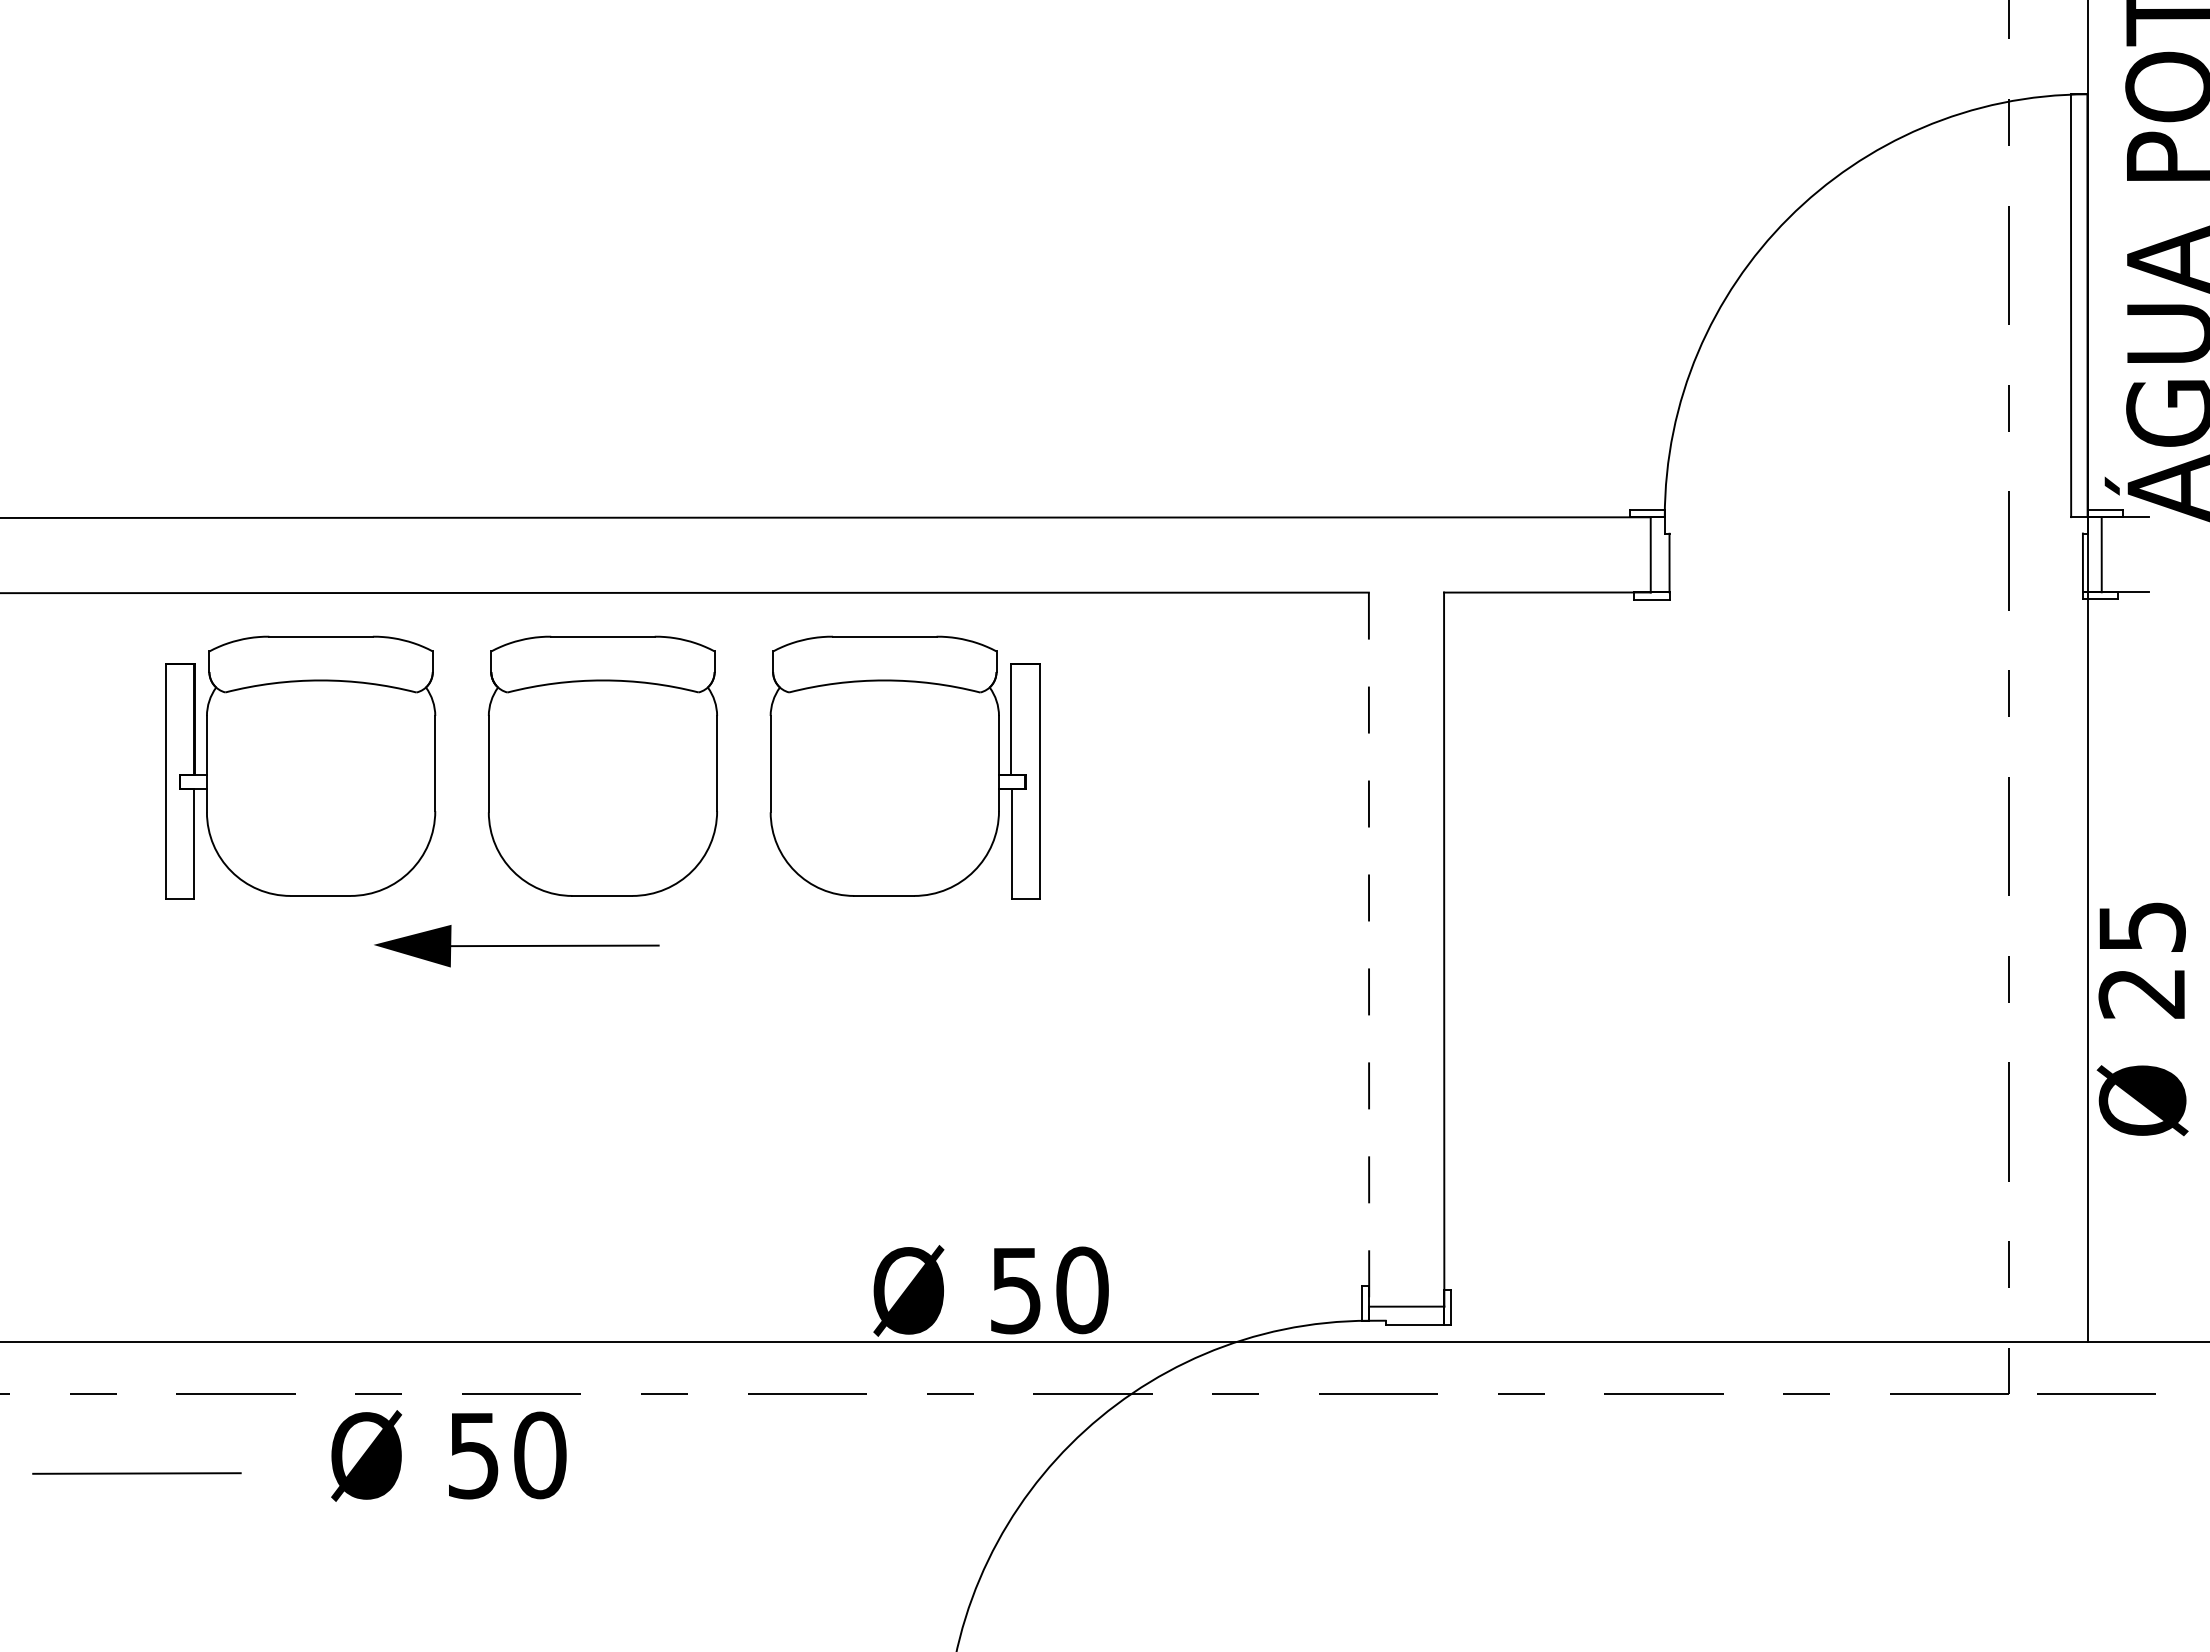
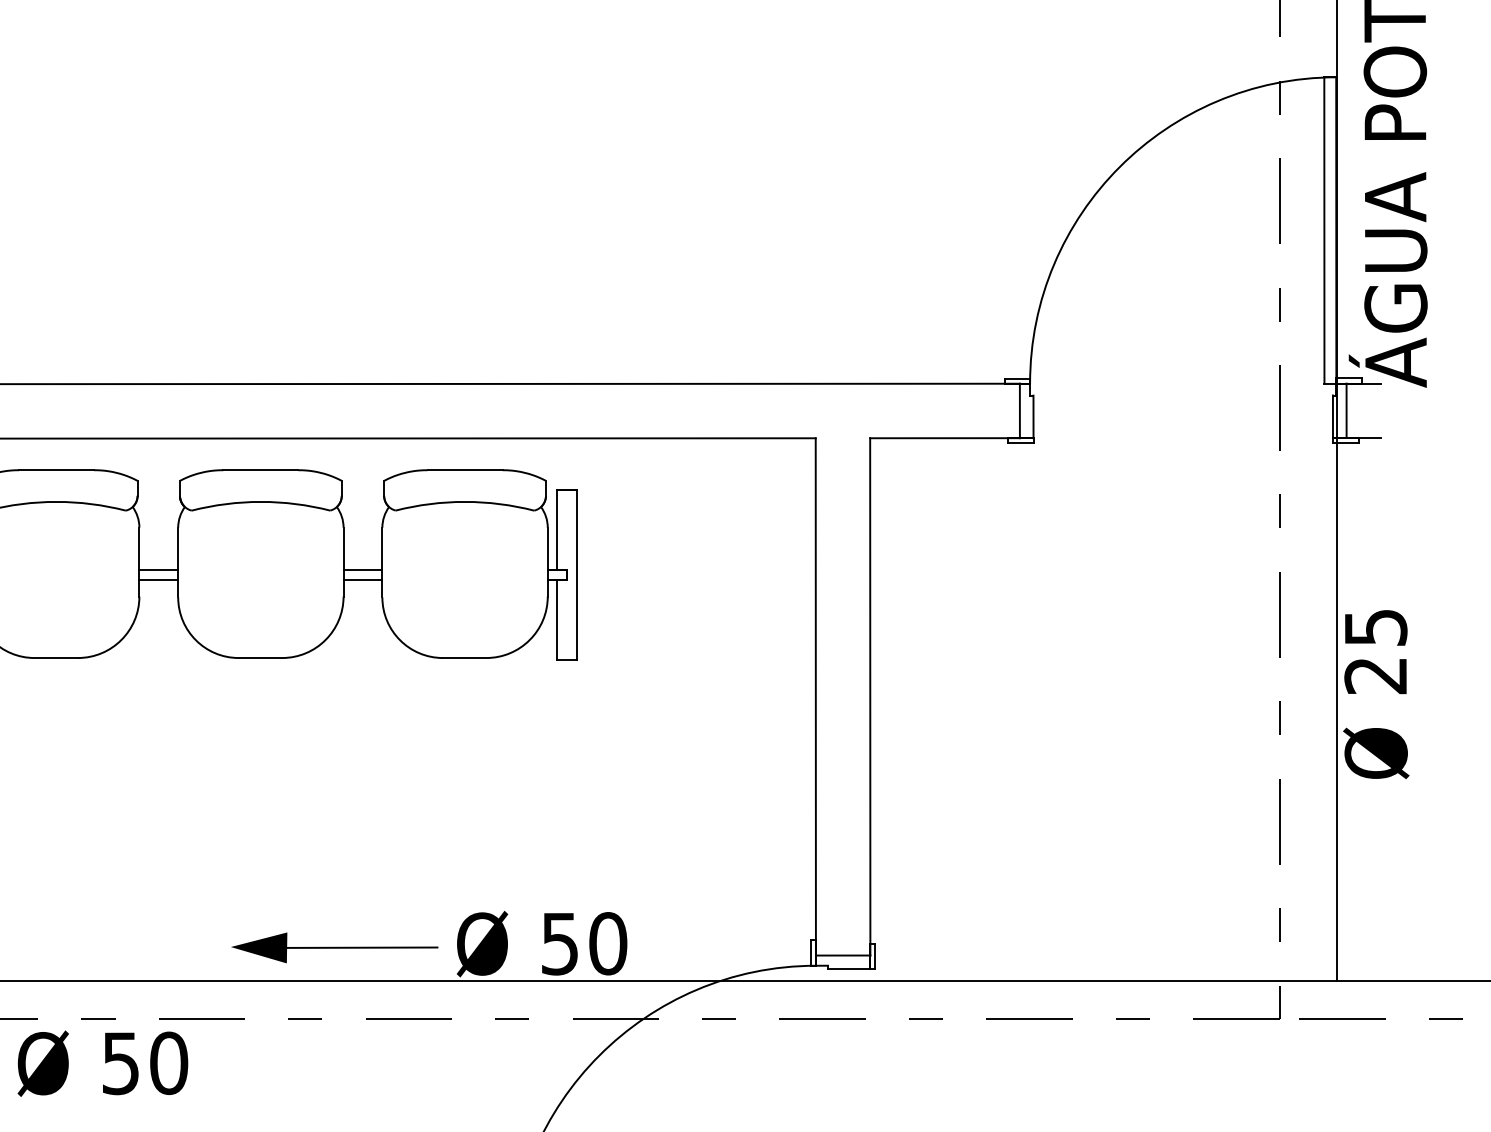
line: (461, 774) -> (158, 570), added
line: (743, 774) -> (362, 570), added
line: (461, 788) -> (158, 580), added
line: (743, 788) -> (362, 580), added
part: (516, 946) -> (334, 948), moved
line: (1369, 950) -> (816, 697), dashed -> solid
text: (2142, 1019) -> (1376, 694), moved
text: (448, 1455) -> (102, 1063), moved

